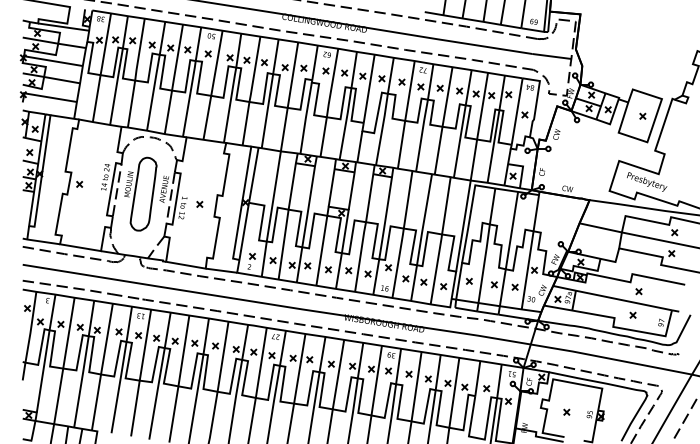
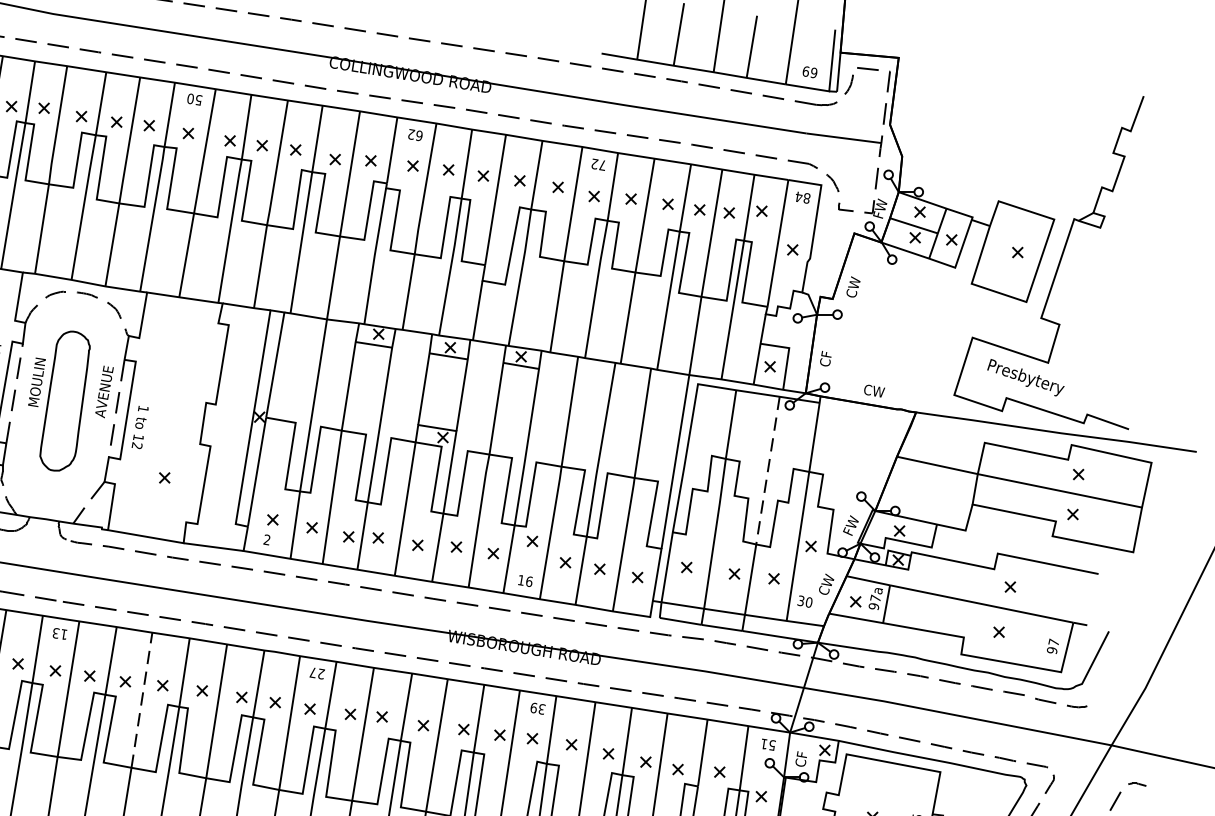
part: (199, 204) -> (164, 478), moved
line: (511, 231) -> (767, 472), solid -> dashed
line: (183, 350) -> (141, 699), solid -> dashed

